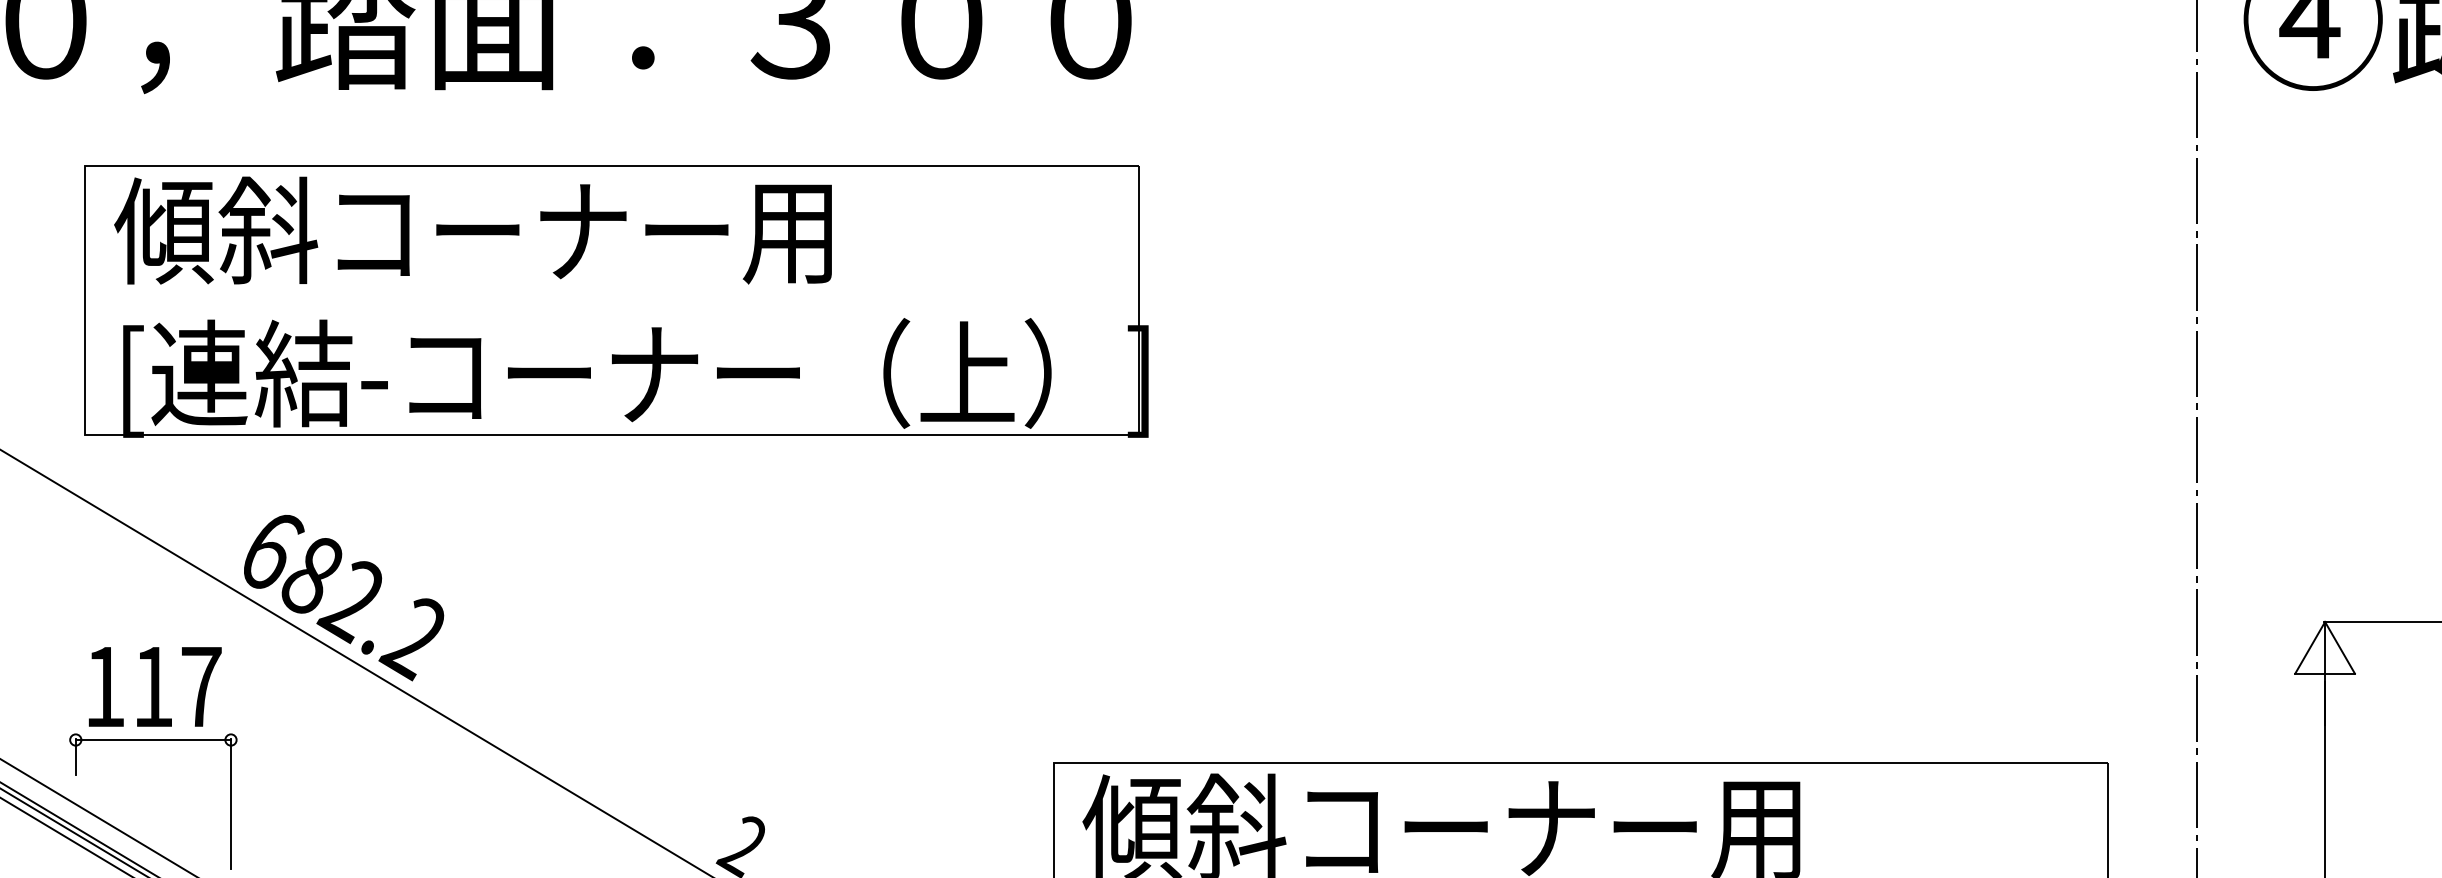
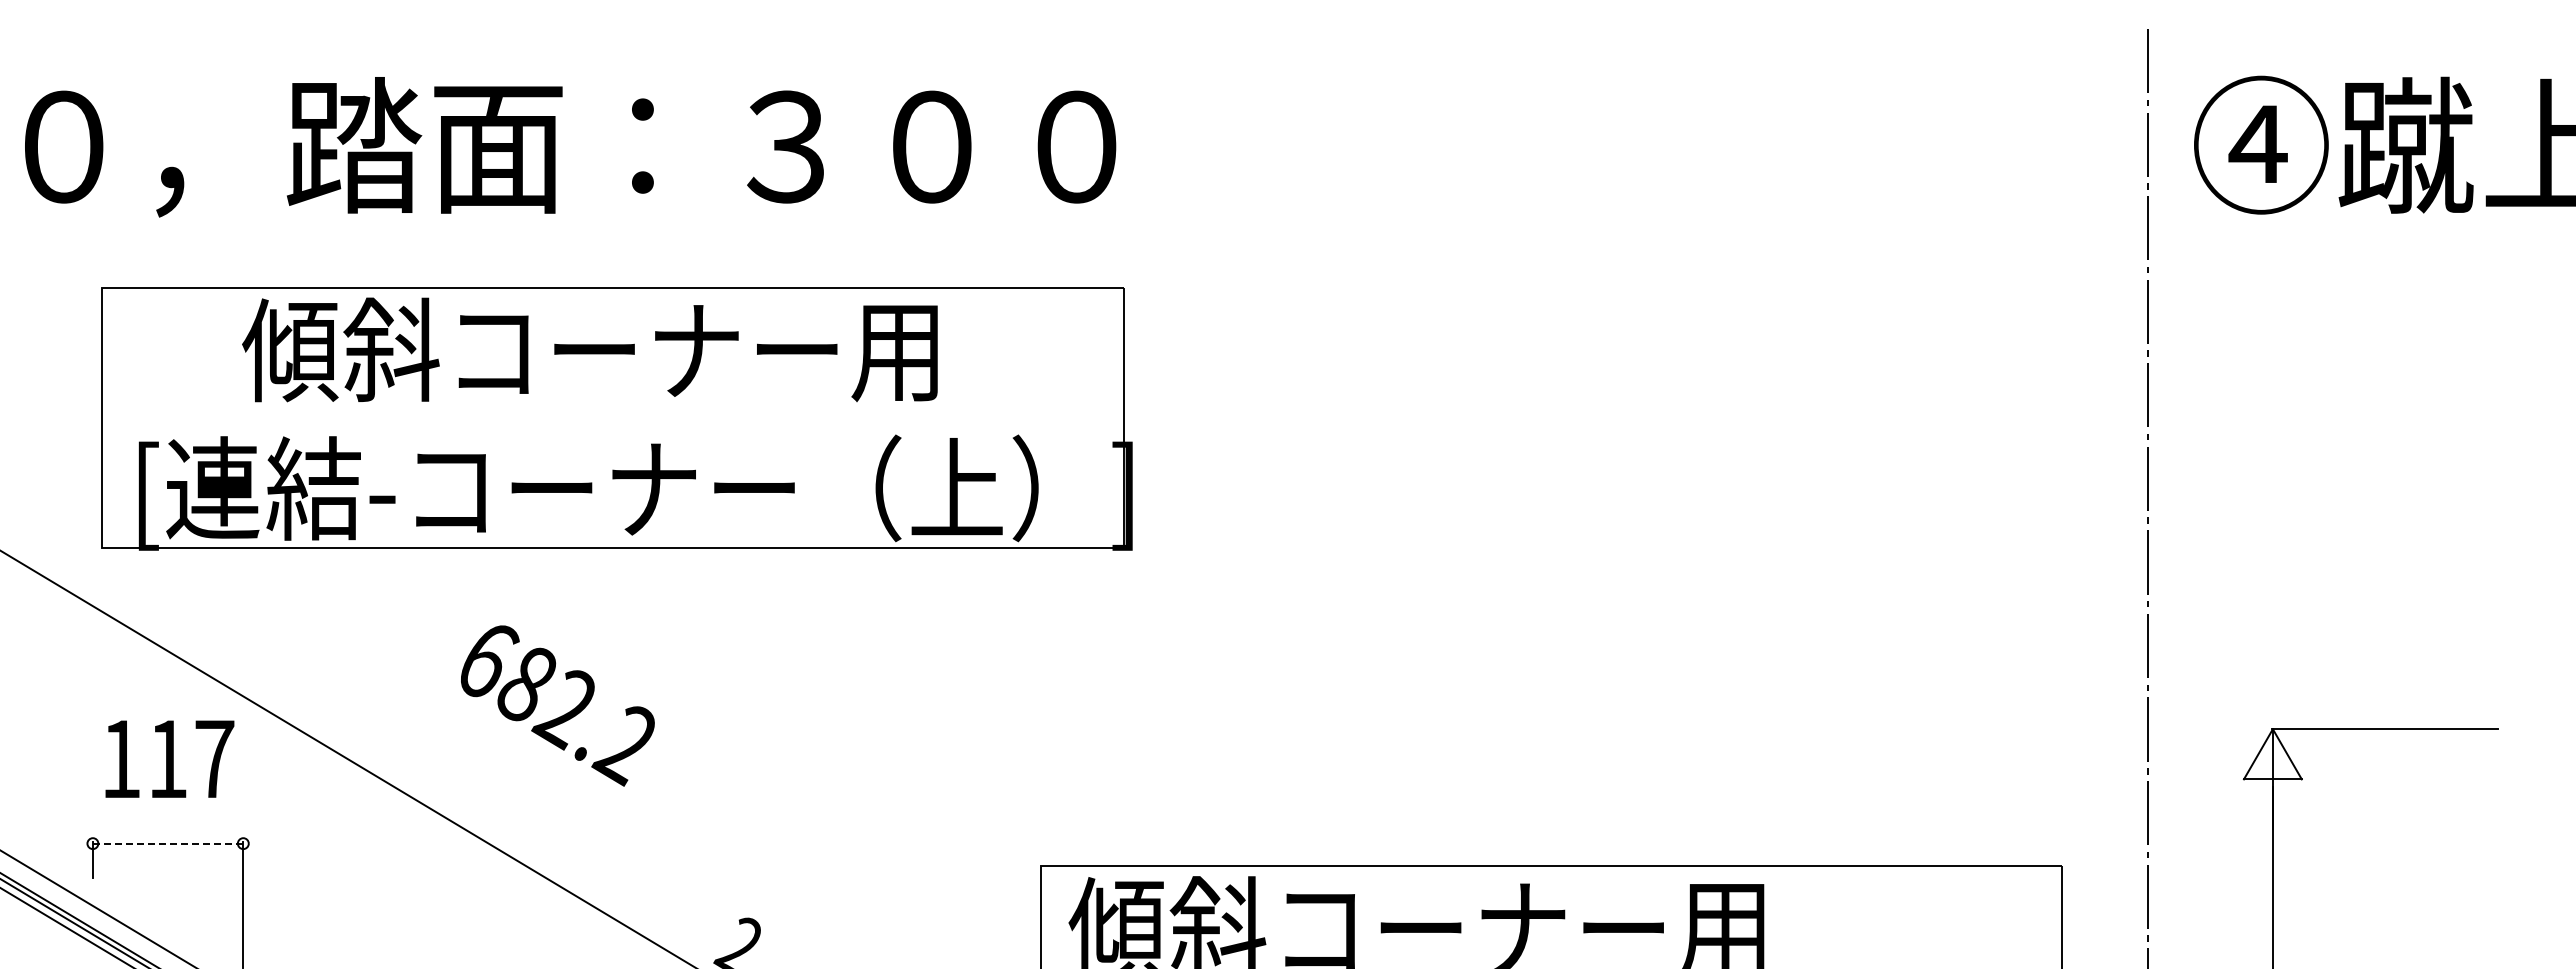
text: (472, 230) -> (589, 349), moved
text: (343, 597) -> (557, 705), moved
text: (154, 686) -> (169, 758), moved
line: (152, 739) -> (167, 843), solid -> dashed

